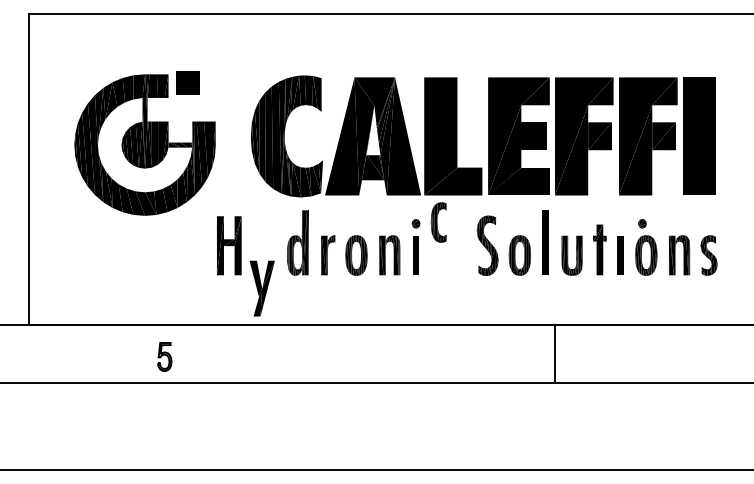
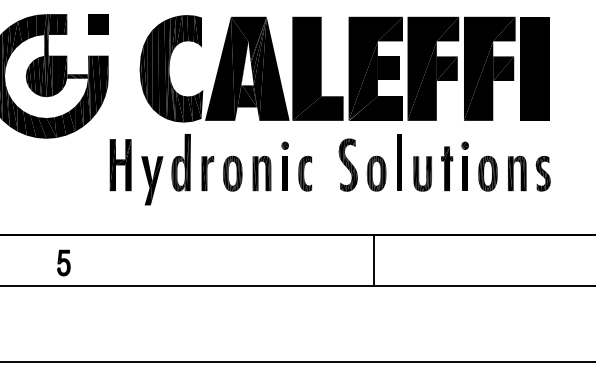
part: (187, 82) -> (97, 23), moved
part: (438, 222) -> (304, 173), moved
part: (642, 223) -> (465, 145), moved
part: (261, 288) -> (151, 180), moved
line: (554, 353) -> (373, 260), moved

